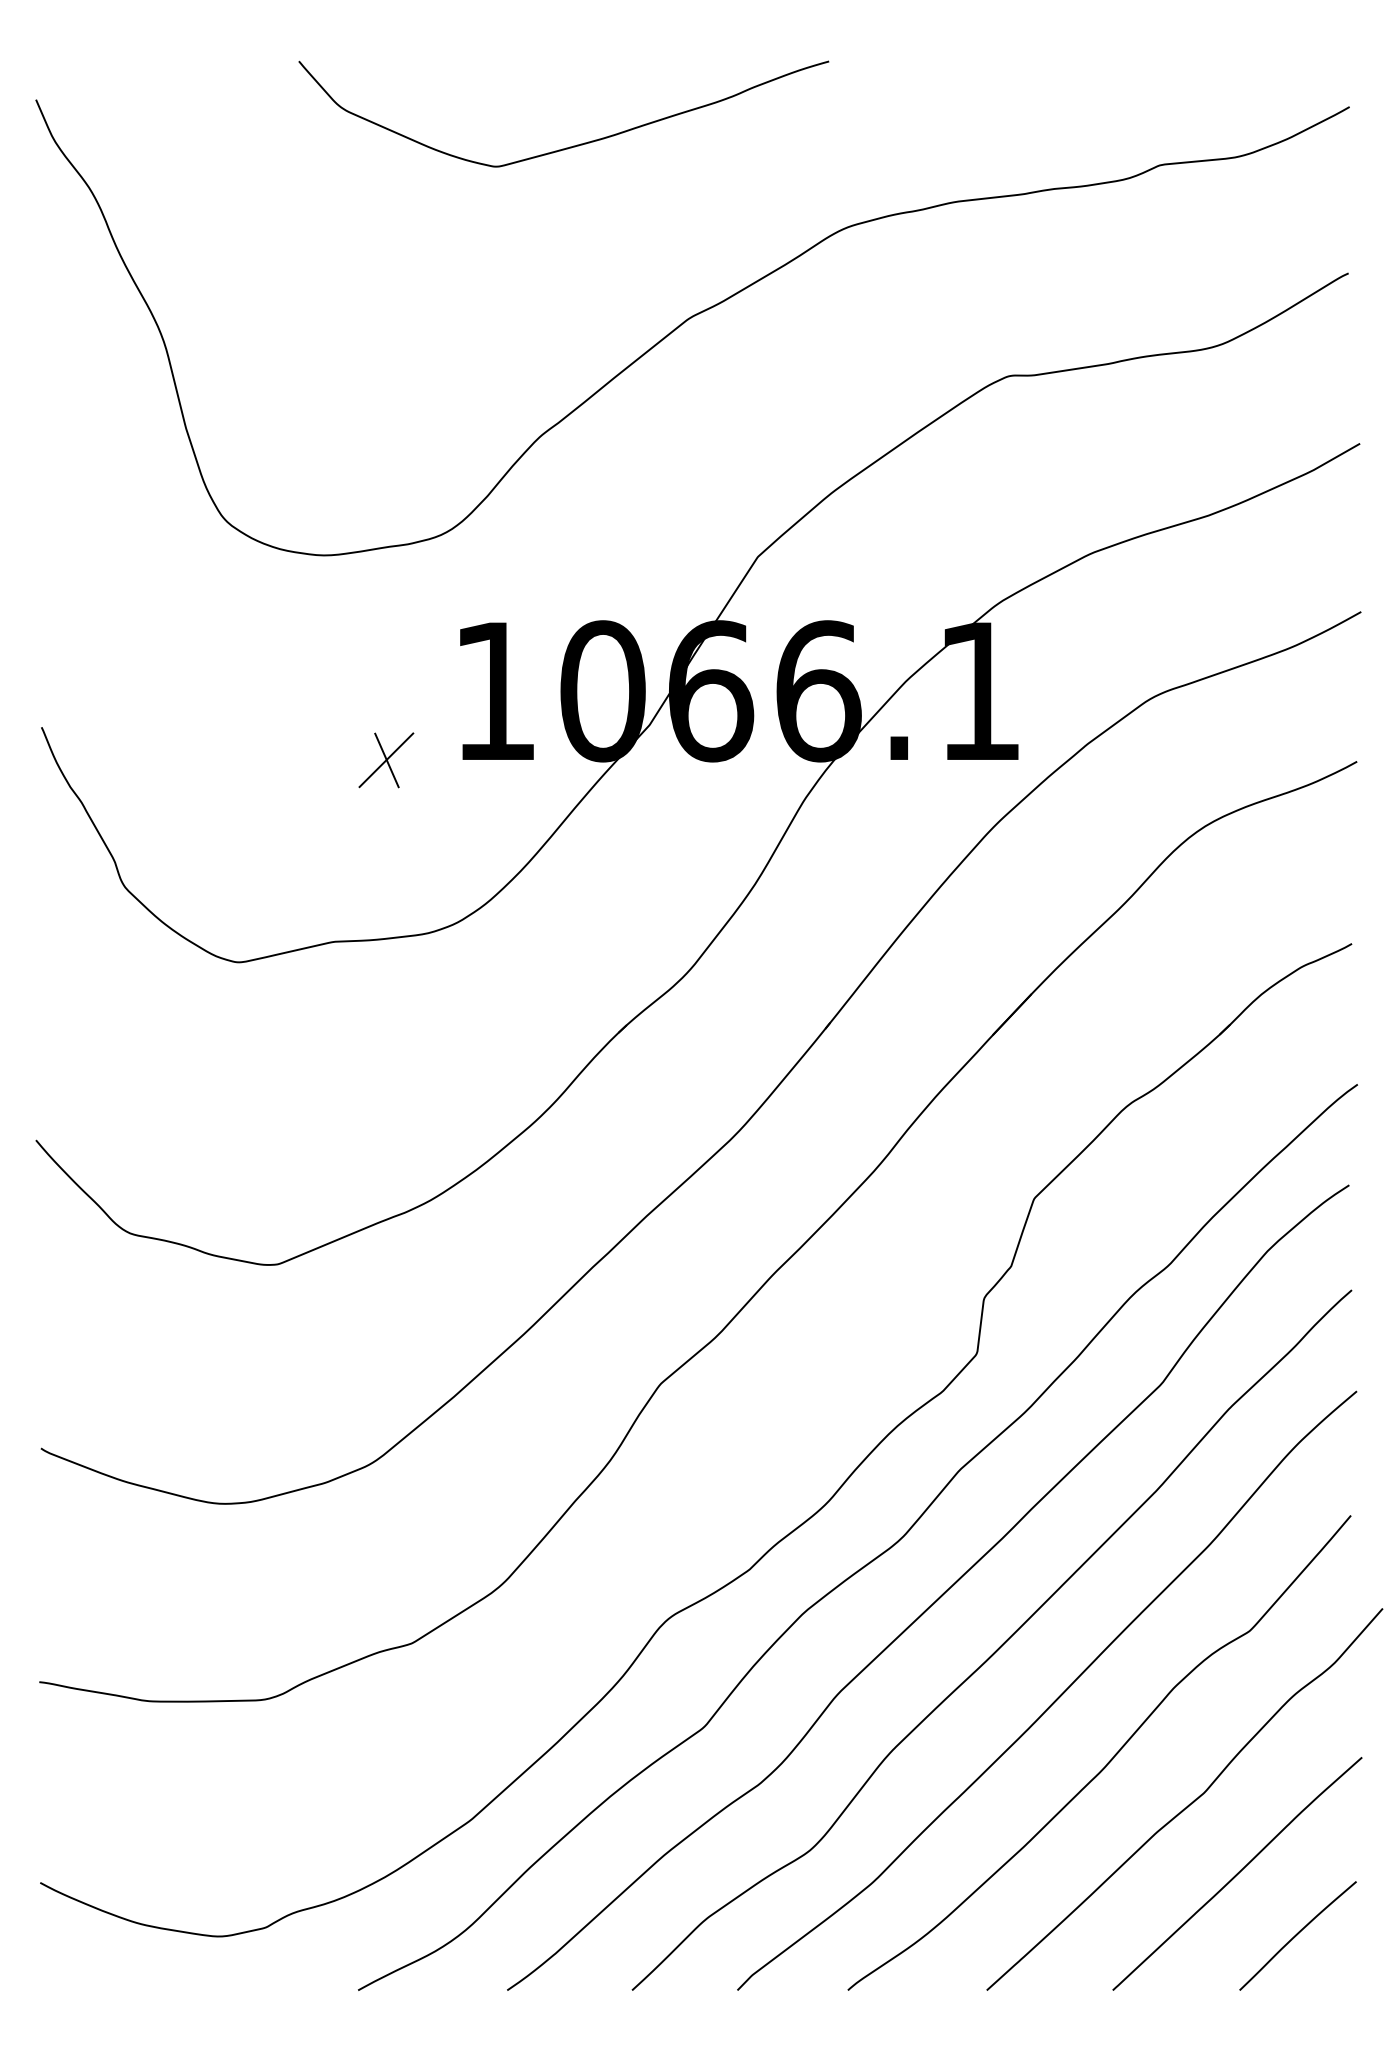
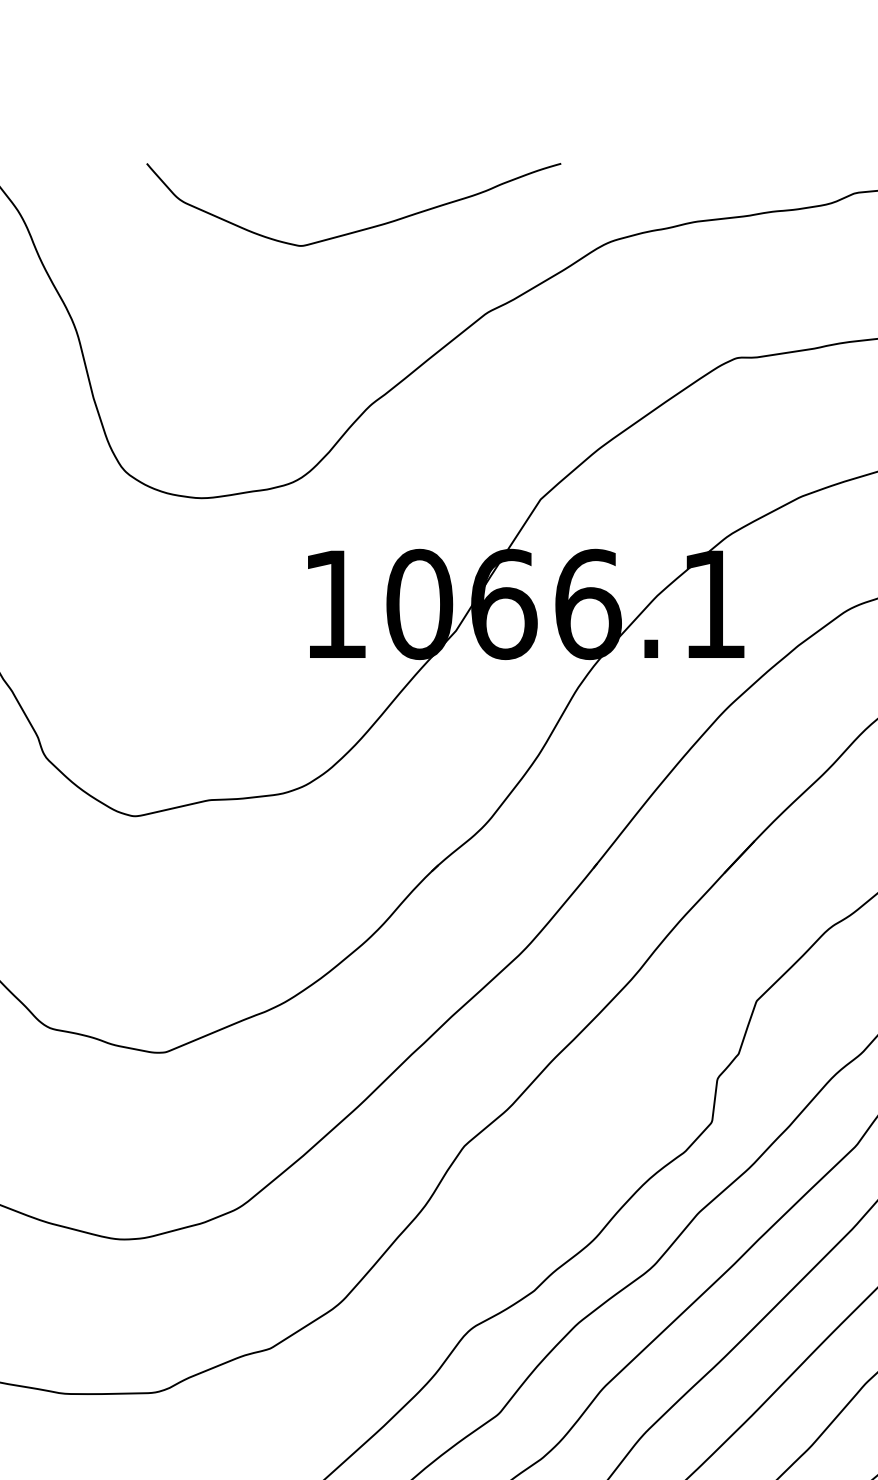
curve: (573, 145) -> (361, 229), moved
part: (386, 760) -> (250, 658), removed

